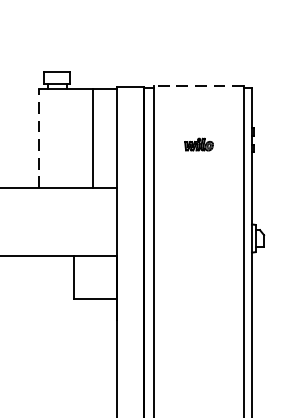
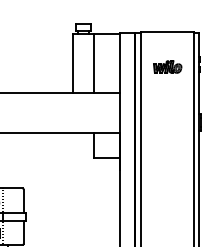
line: (198, 86) -> (167, 32), dashed -> solid
line: (39, 136) -> (73, 62), dashed -> solid
line: (91, 136) -> (93, 62), moved
part: (198, 143) -> (167, 66), size x1.67

